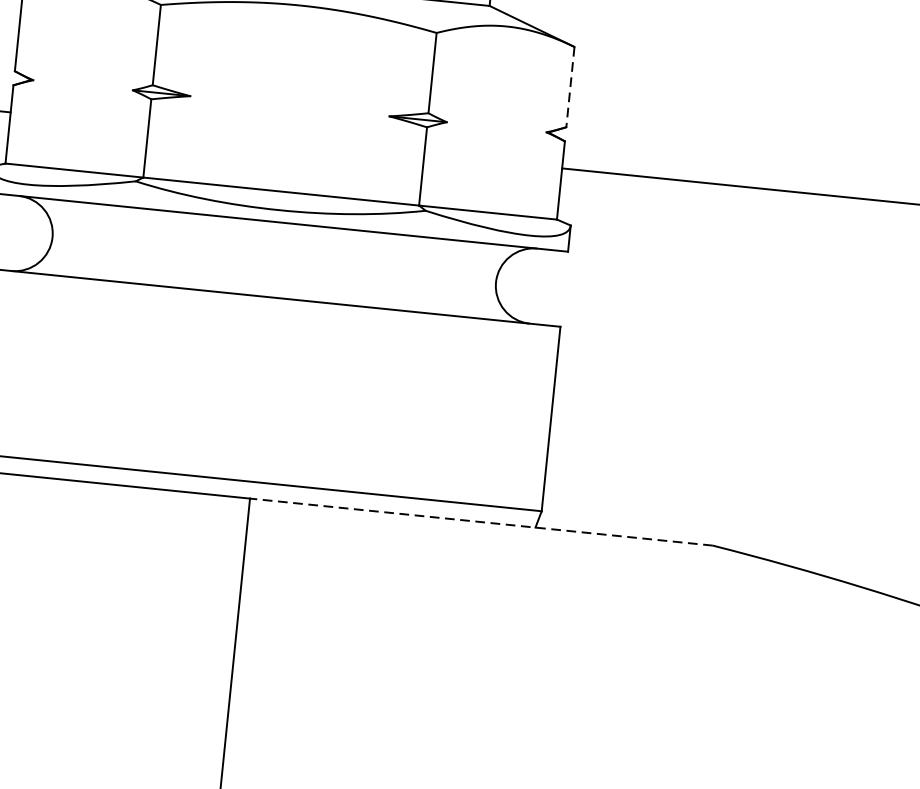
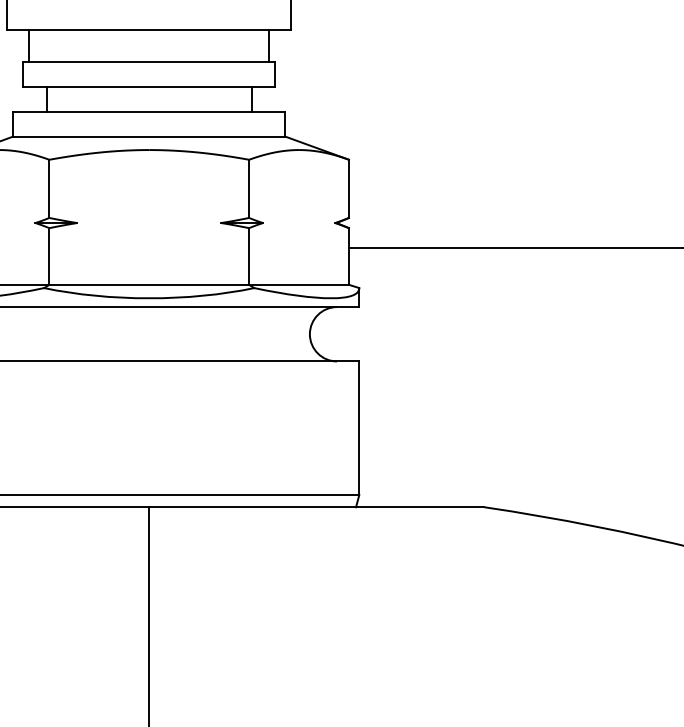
line: (571, 88) -> (349, 189), dashed -> solid
line: (480, 522) -> (316, 507), dashed -> solid

